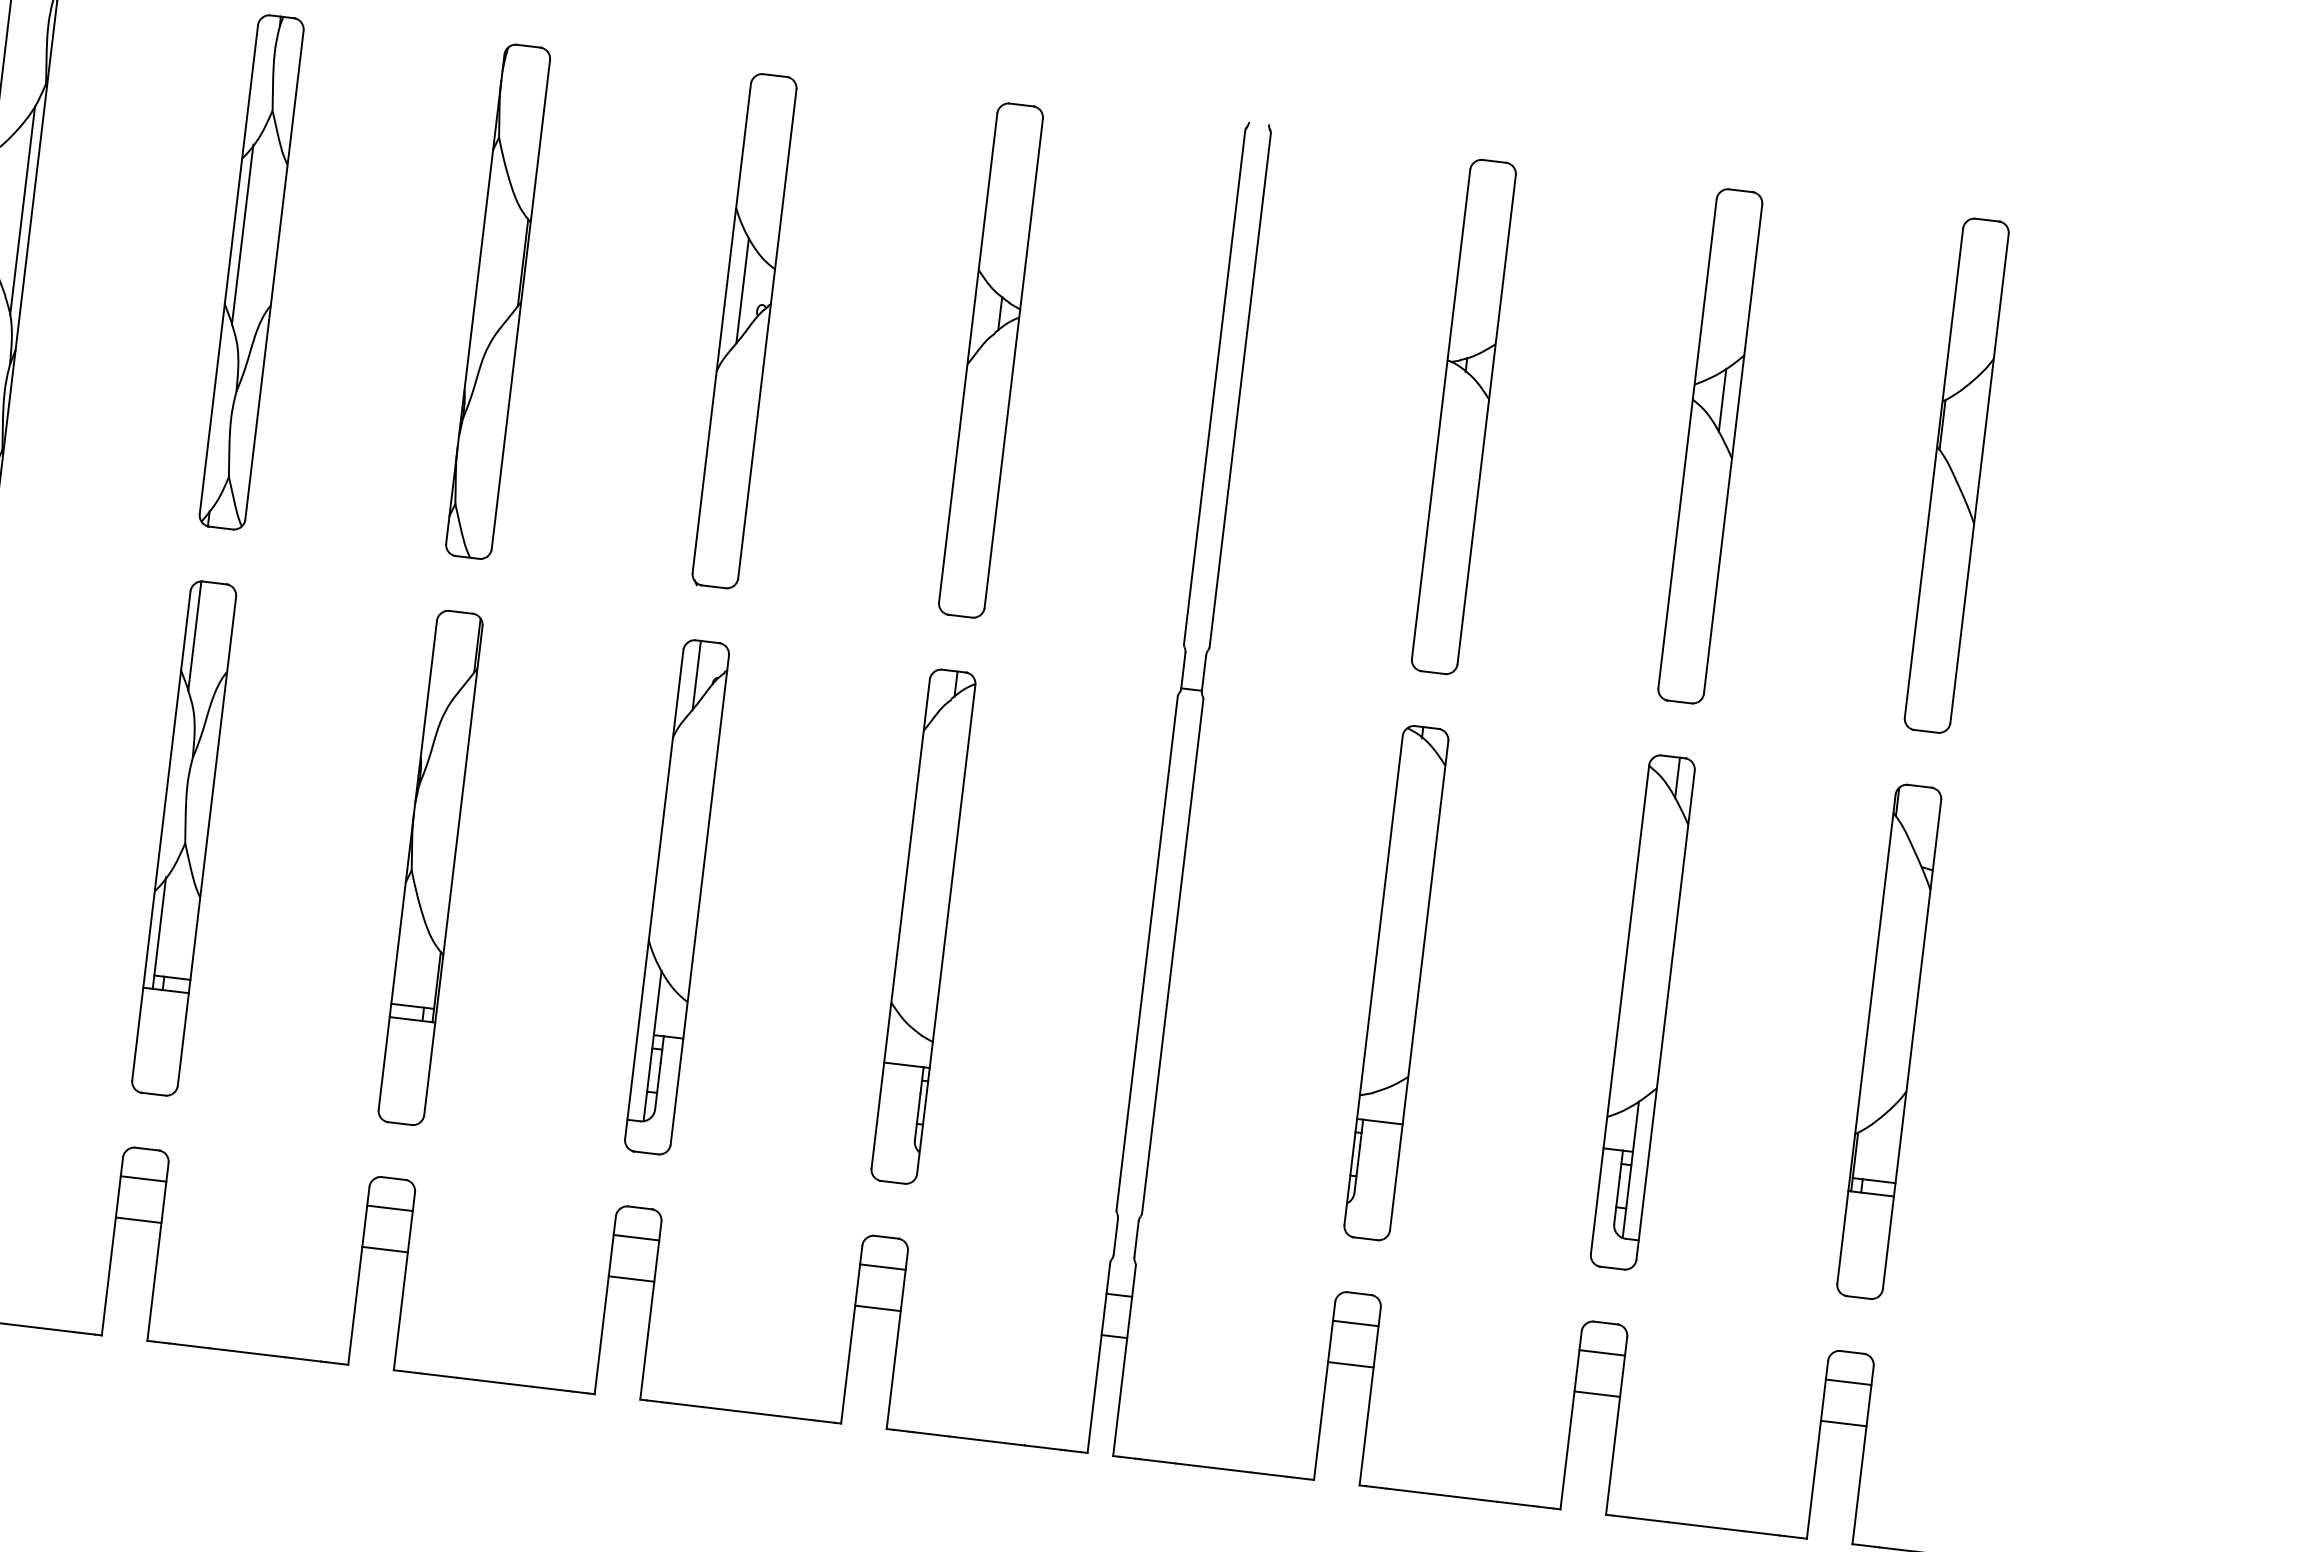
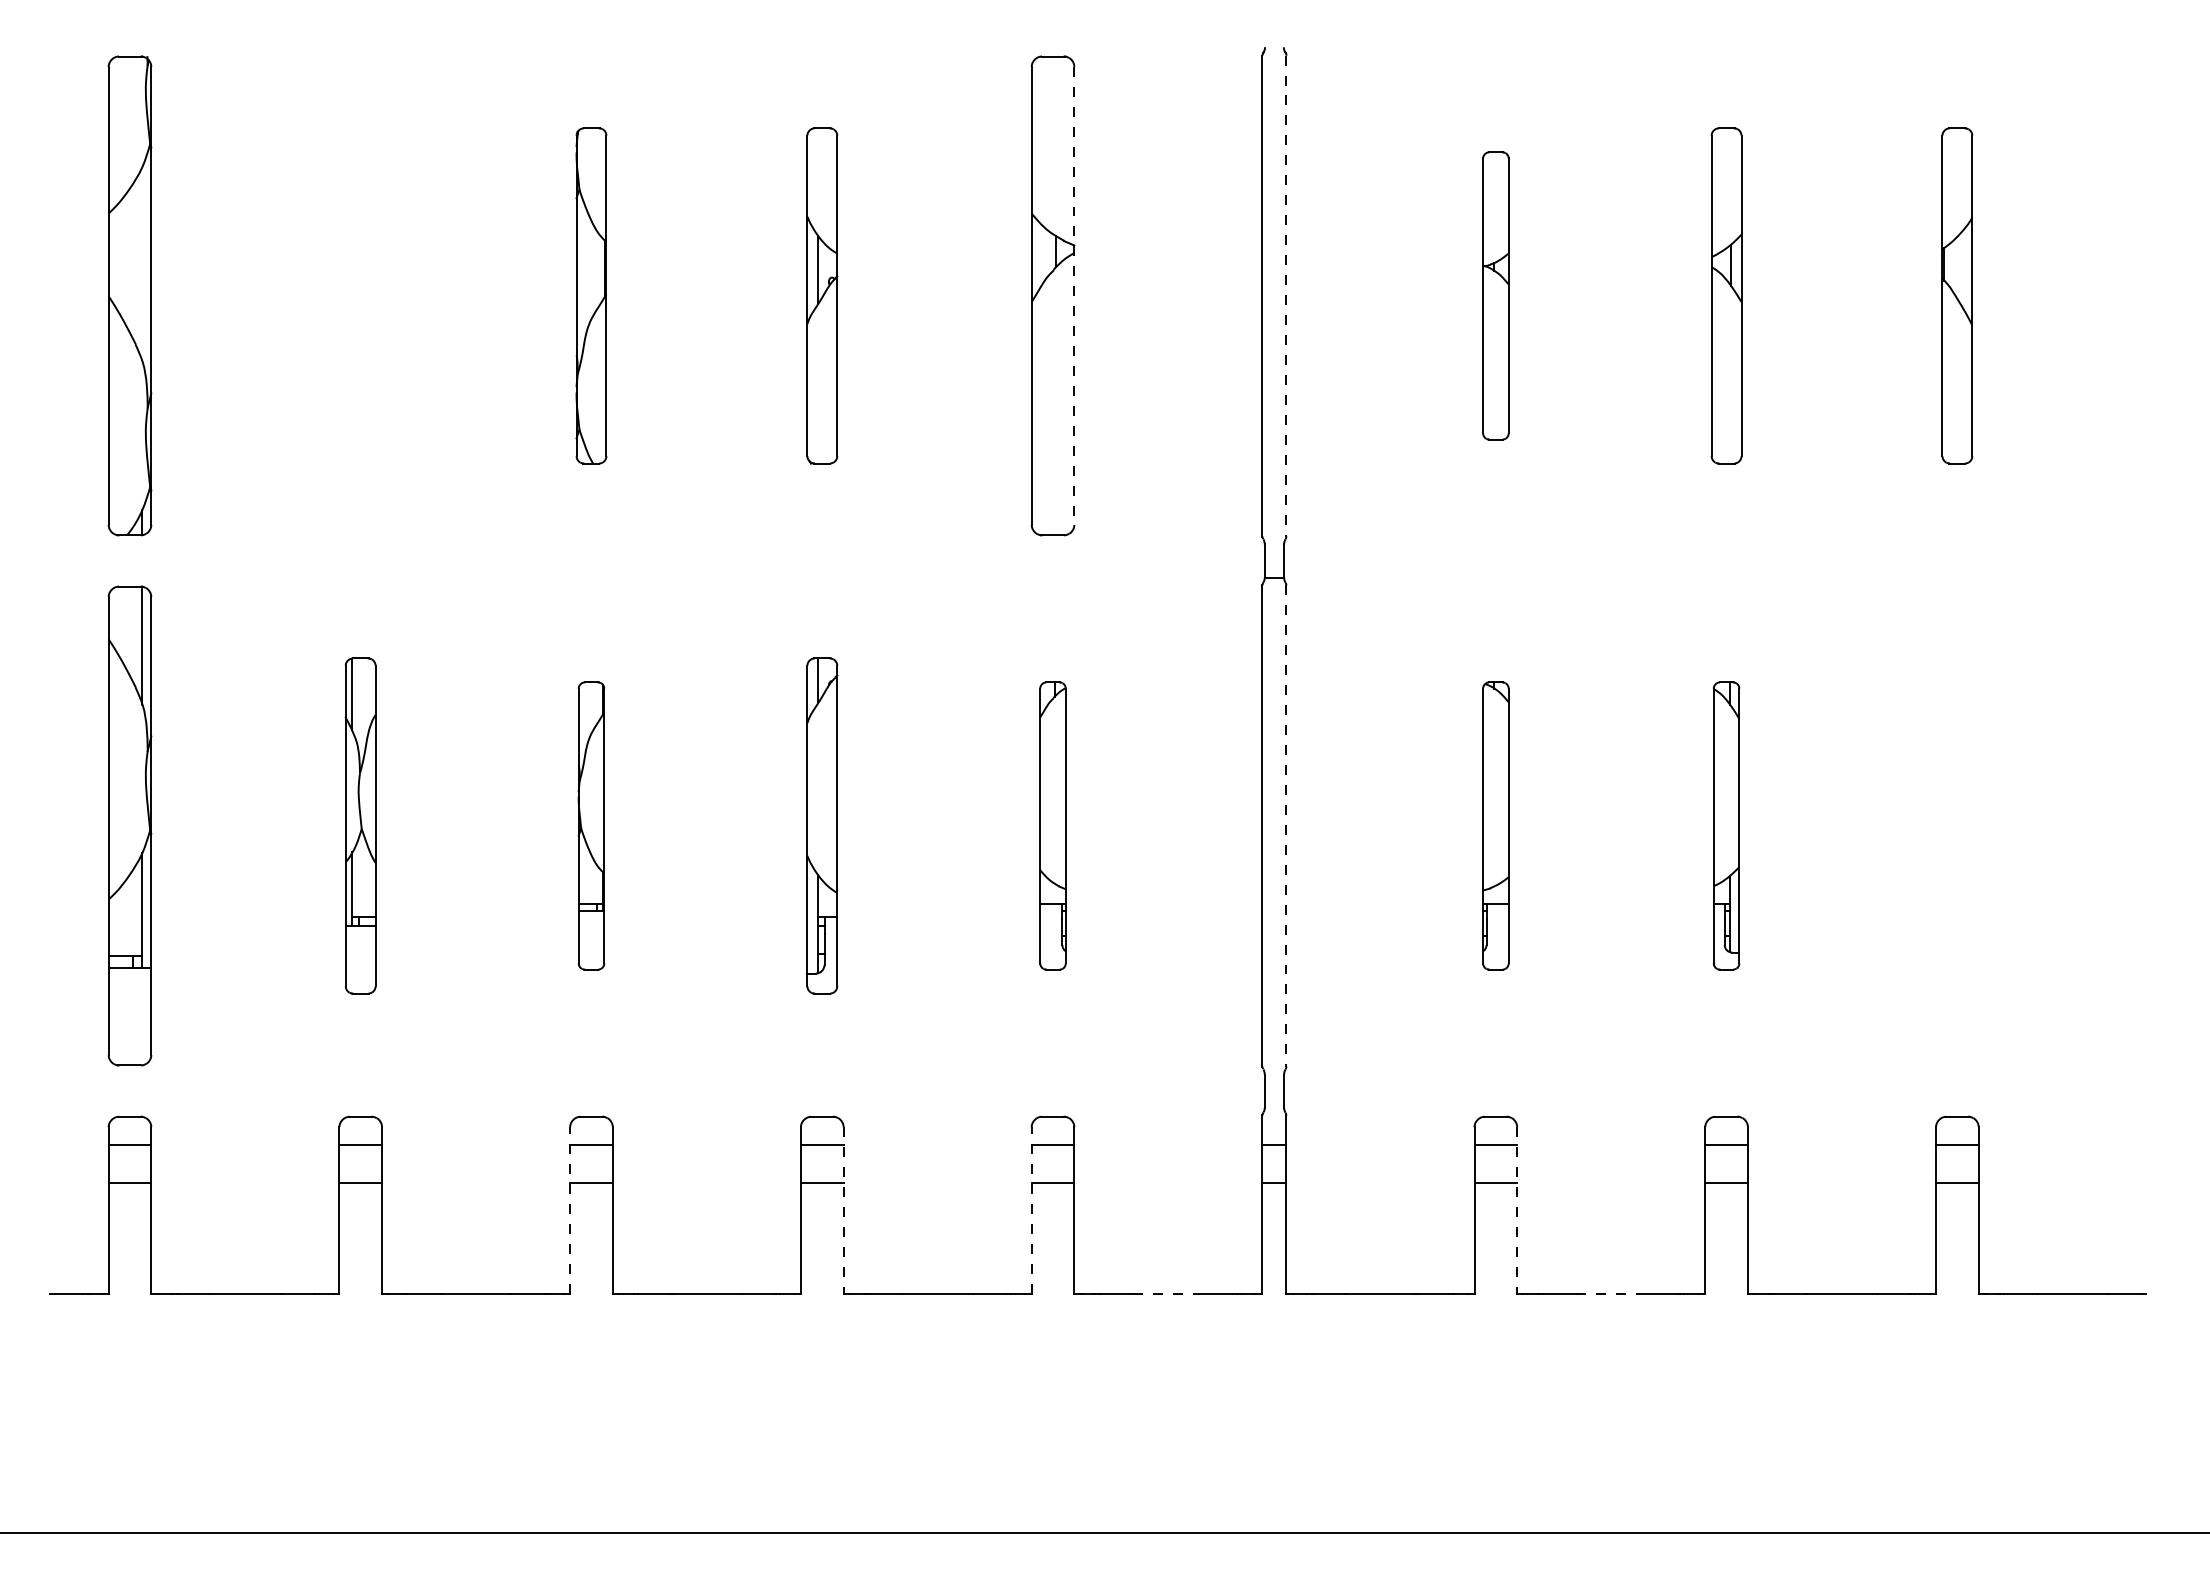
line: (22, 210) -> (142, 263), removed
part: (251, 271) -> (360, 295), removed
part: (498, 301) -> (591, 295), size x0.7
part: (744, 330) -> (822, 295), size x0.7
line: (1013, 363) -> (1074, 296), solid -> dashed
line: (1240, 390) -> (1286, 296), solid -> dashed
part: (1463, 416) -> (1495, 295), size x0.6
part: (1710, 445) -> (1726, 295), size x0.7
part: (1956, 475) -> (1957, 295), size x0.7
part: (183, 837) -> (360, 825), size x0.7
part: (430, 867) -> (591, 825), size x0.6
part: (677, 896) -> (822, 825), size x0.7
part: (922, 926) -> (1052, 825), size x0.6
line: (1172, 956) -> (1286, 826), solid -> dashed
part: (1396, 982) -> (1495, 825), size x0.6
part: (1642, 1011) -> (1726, 825), size x0.6
part: (1889, 1041) -> (1957, 825), removed
line: (359, 1274) -> (570, 1209), solid -> dashed
line: (650, 1310) -> (843, 1210), solid -> dashed
line: (851, 1333) -> (1031, 1209), solid -> dashed
line: (1370, 1396) -> (1517, 1210), solid -> dashed
line: (987, 1440) -> (1168, 1293), solid -> dashed
line: (1460, 1497) -> (1611, 1293), solid -> dashed

